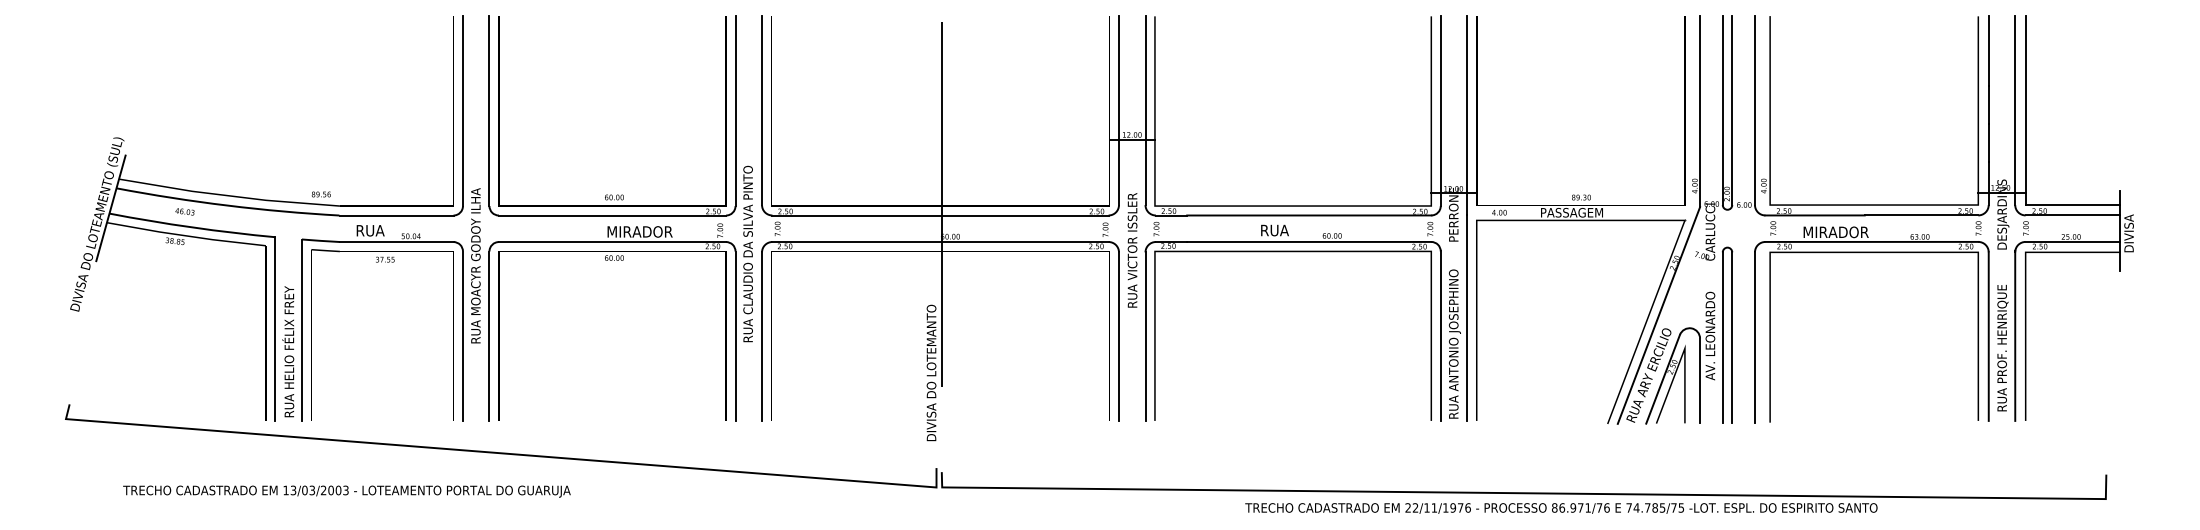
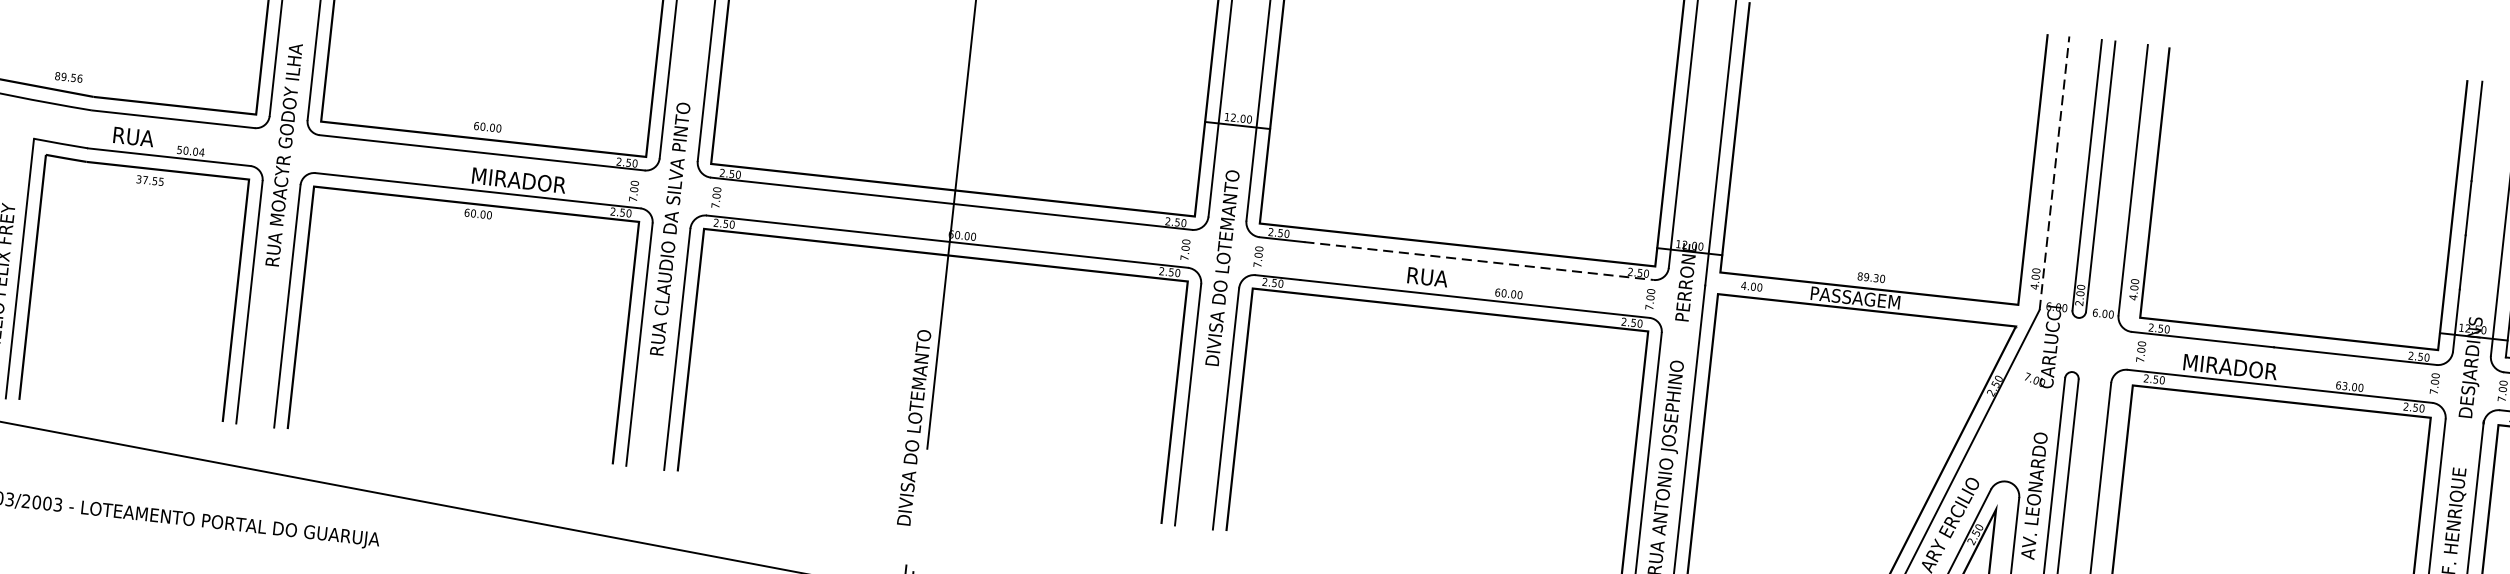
line: (1700, 111) -> (2055, 173), solid -> dashed
line: (1309, 215) -> (1479, 261), solid -> dashed
text: (1132, 238) -> (1222, 266), RUA VICTOR ISSLER -> DIVISA DO LOTEMANTO
text: (475, 265) -> (283, 154), moved

